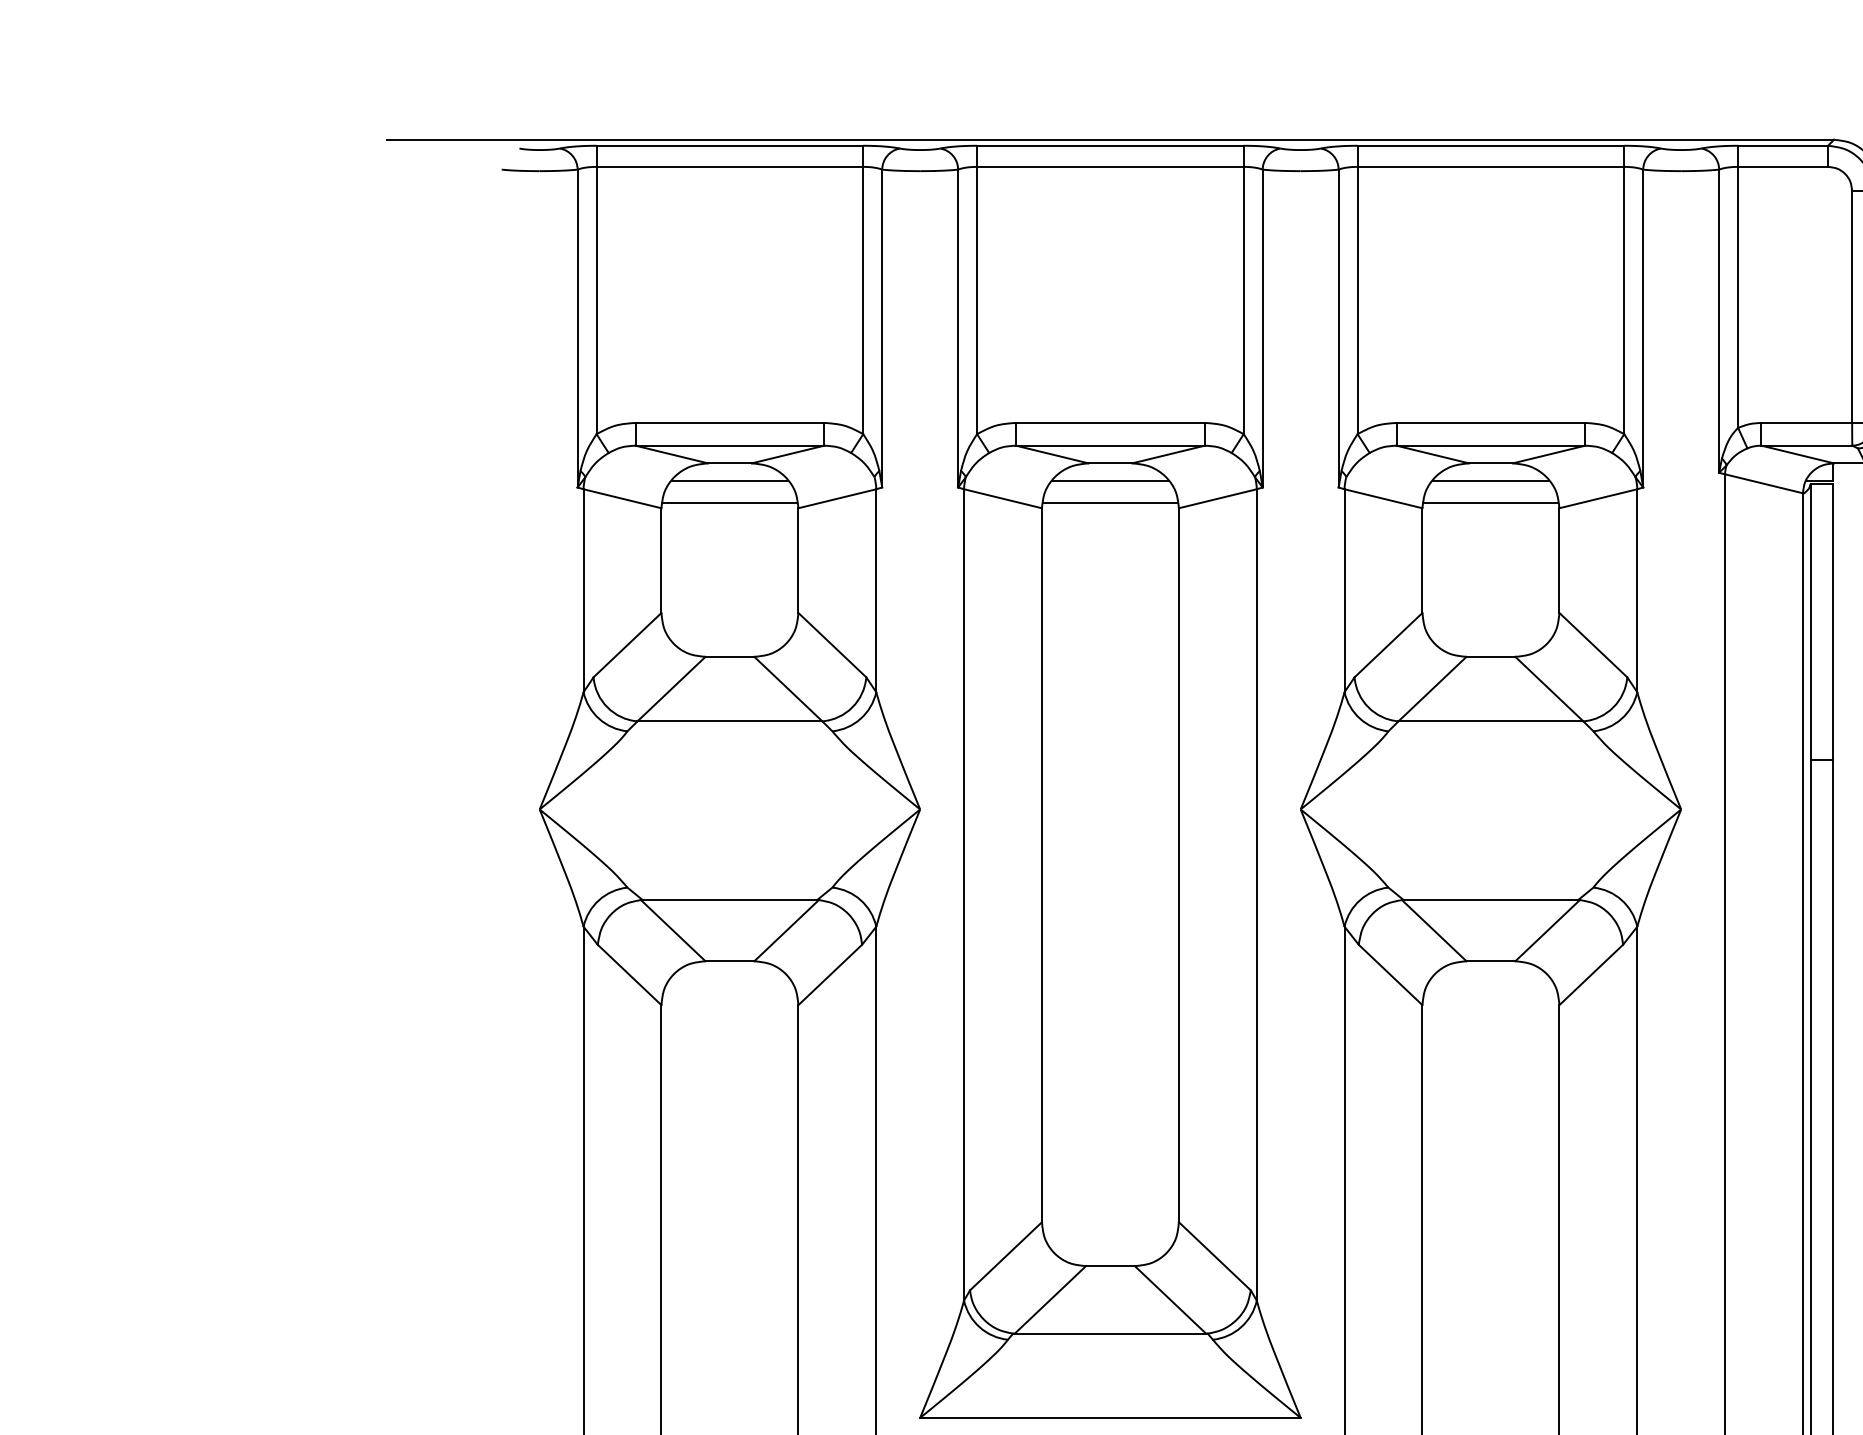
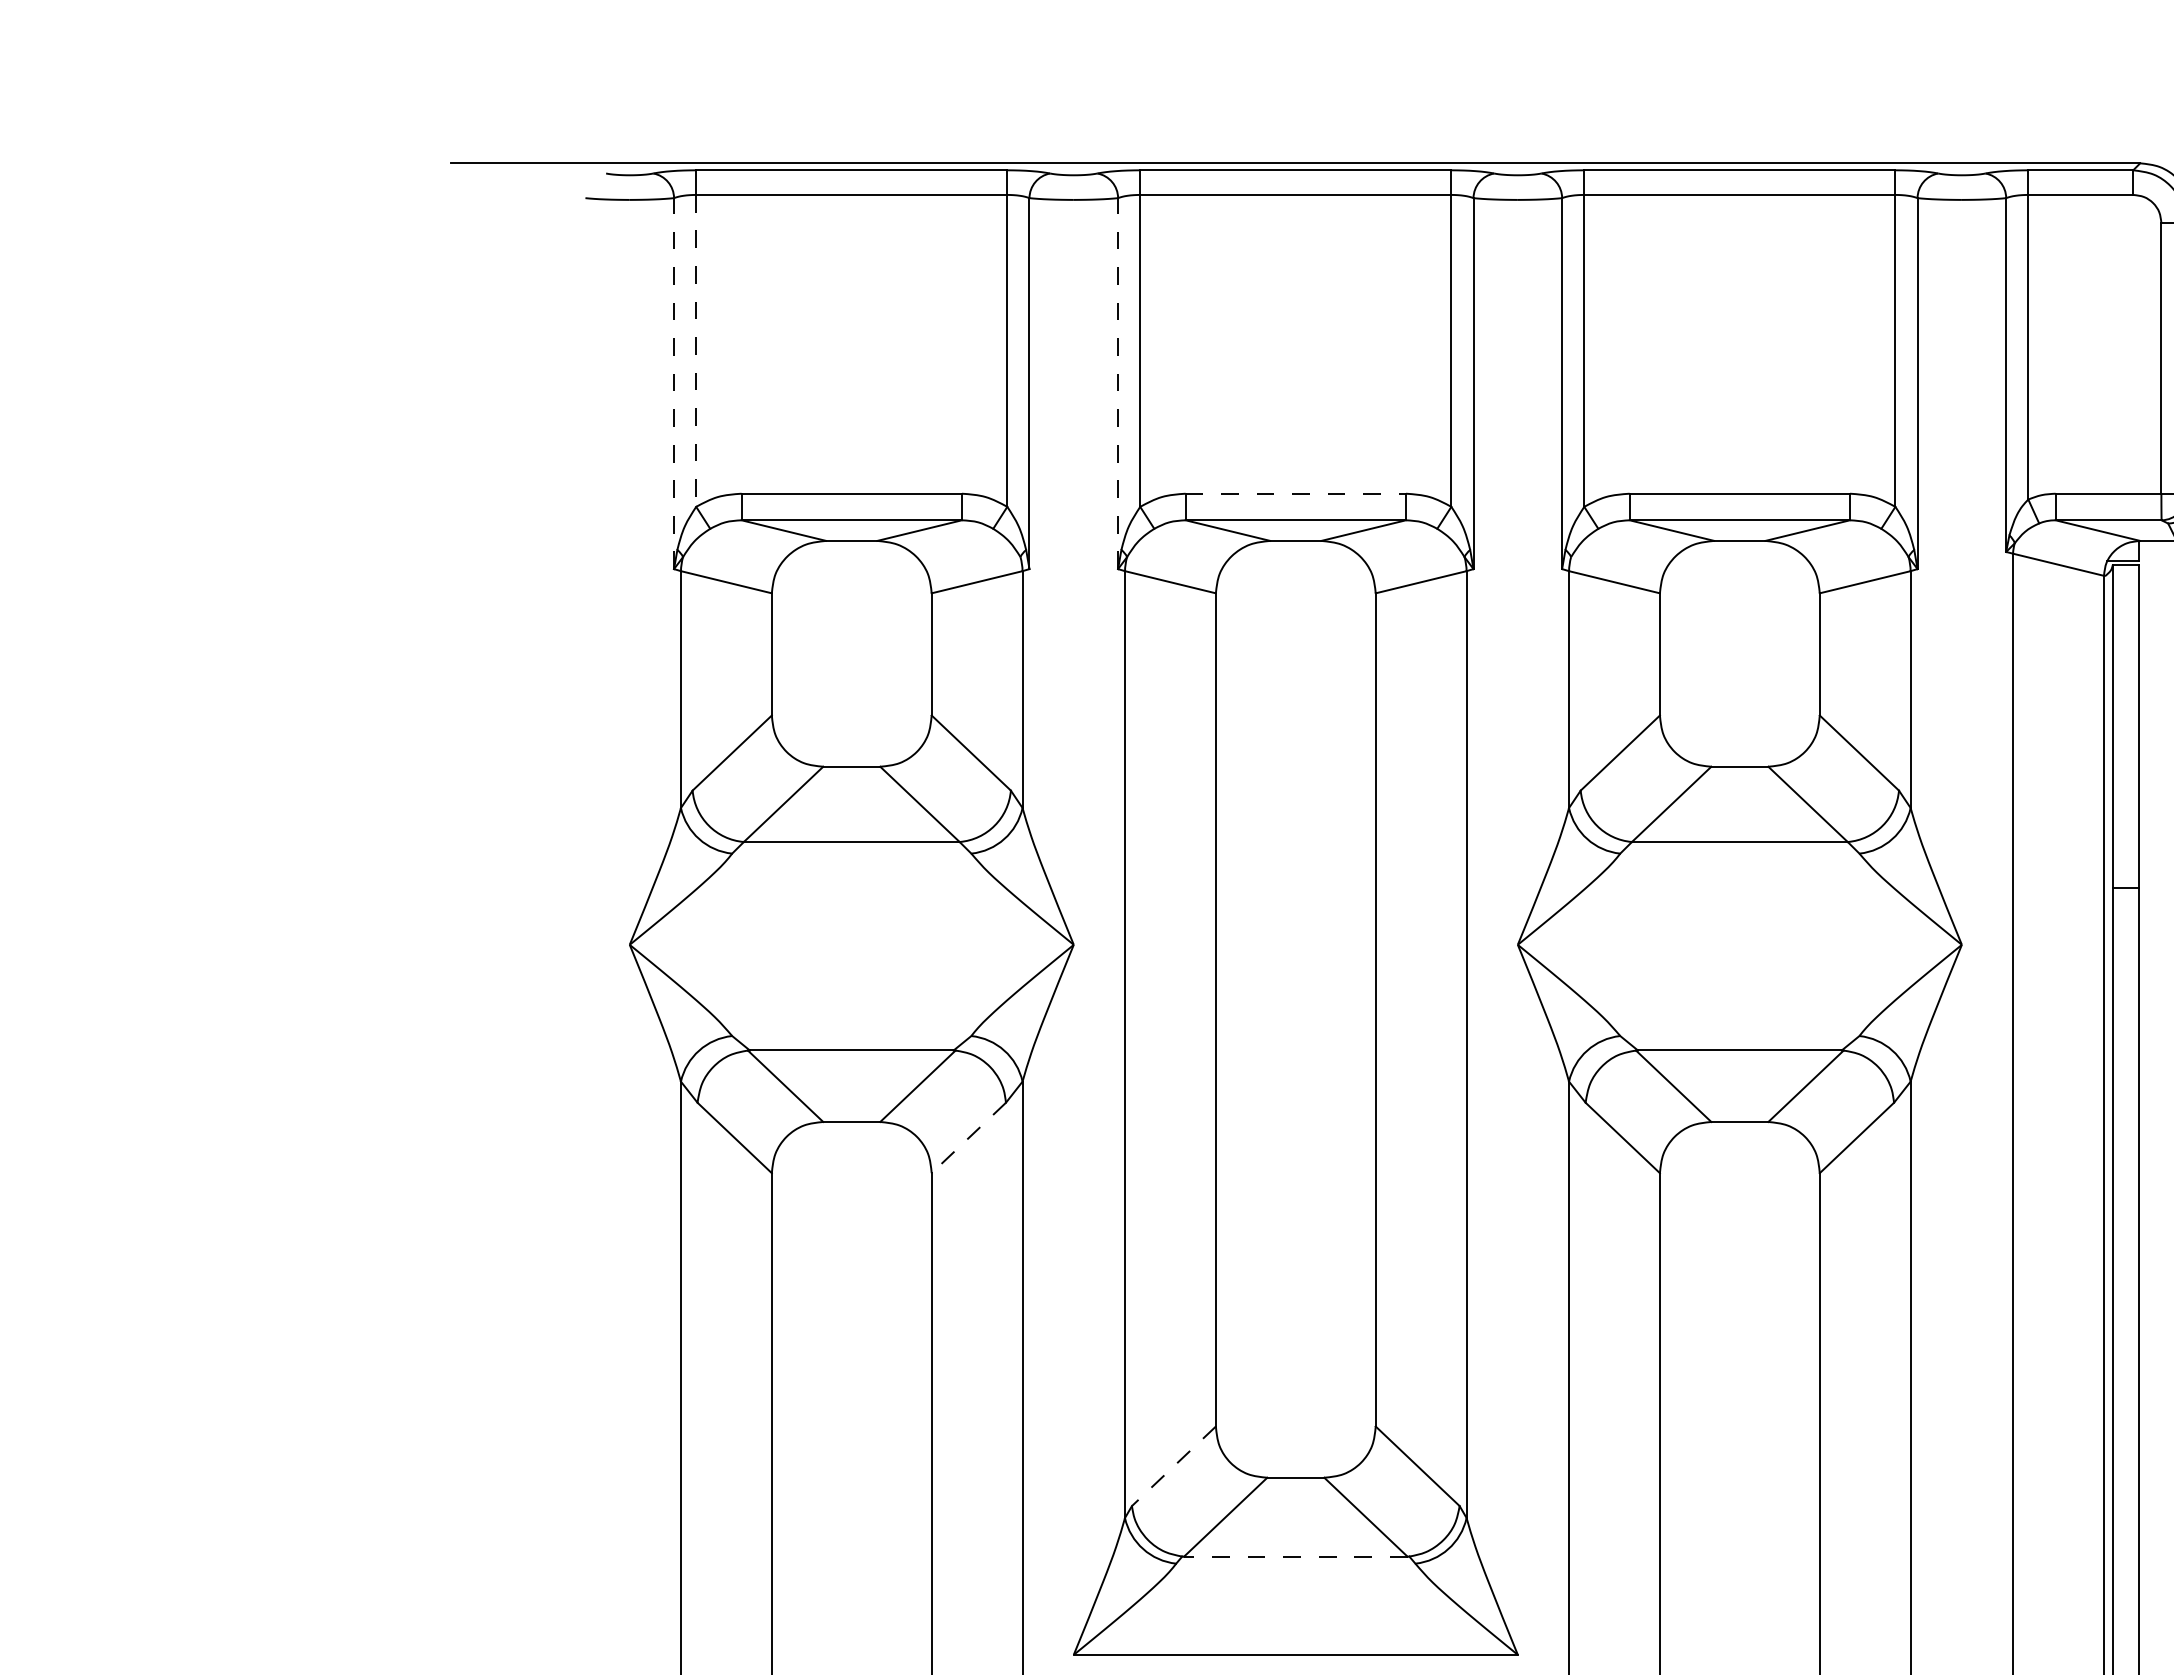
line: (596, 300) -> (696, 350), solid -> dashed
line: (578, 328) -> (674, 383), solid -> dashed
line: (958, 328) -> (1118, 383), solid -> dashed
line: (1111, 422) -> (1296, 493), solid -> dashed
line: (729, 480) -> (851, 561), removed
line: (1110, 480) -> (1295, 561), removed
line: (1490, 480) -> (1739, 561), removed
line: (729, 503) -> (851, 587), removed
line: (1110, 503) -> (1295, 587), removed
line: (1490, 503) -> (1739, 587), removed
line: (829, 975) -> (968, 1138), solid -> dashed
line: (1005, 1256) -> (1173, 1466), solid -> dashed
line: (1110, 1333) -> (1295, 1556), solid -> dashed

